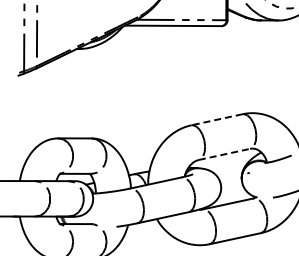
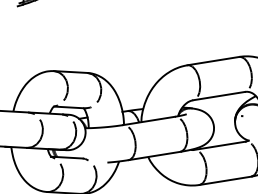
line: (216, 119) -> (213, 60), dashed -> solid
line: (224, 154) -> (219, 96), dashed -> solid

